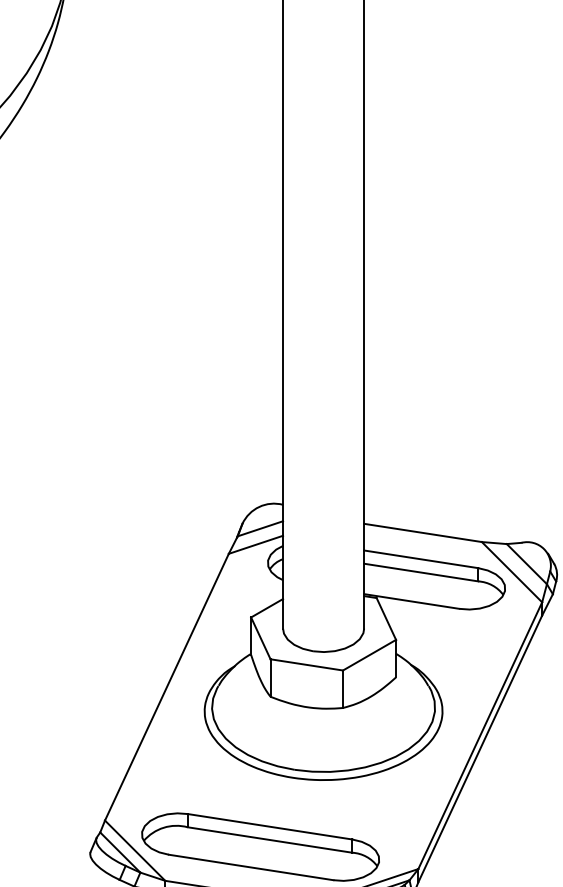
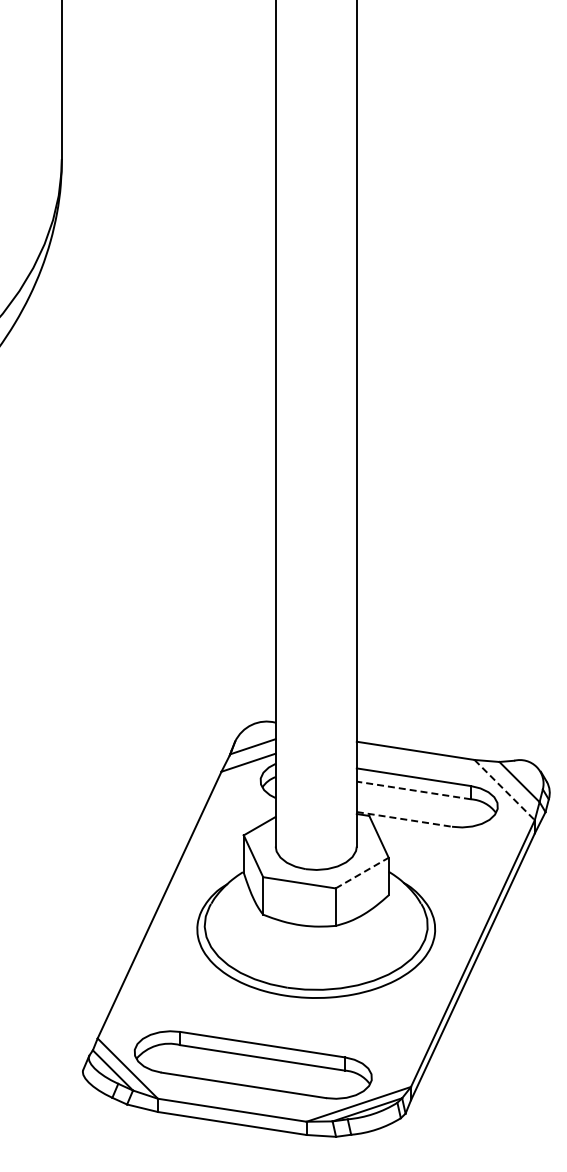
line: (420, 572) -> (413, 790), solid -> dashed
line: (511, 572) -> (504, 790), solid -> dashed
line: (411, 601) -> (404, 819), solid -> dashed
line: (369, 655) -> (362, 873), solid -> dashed

